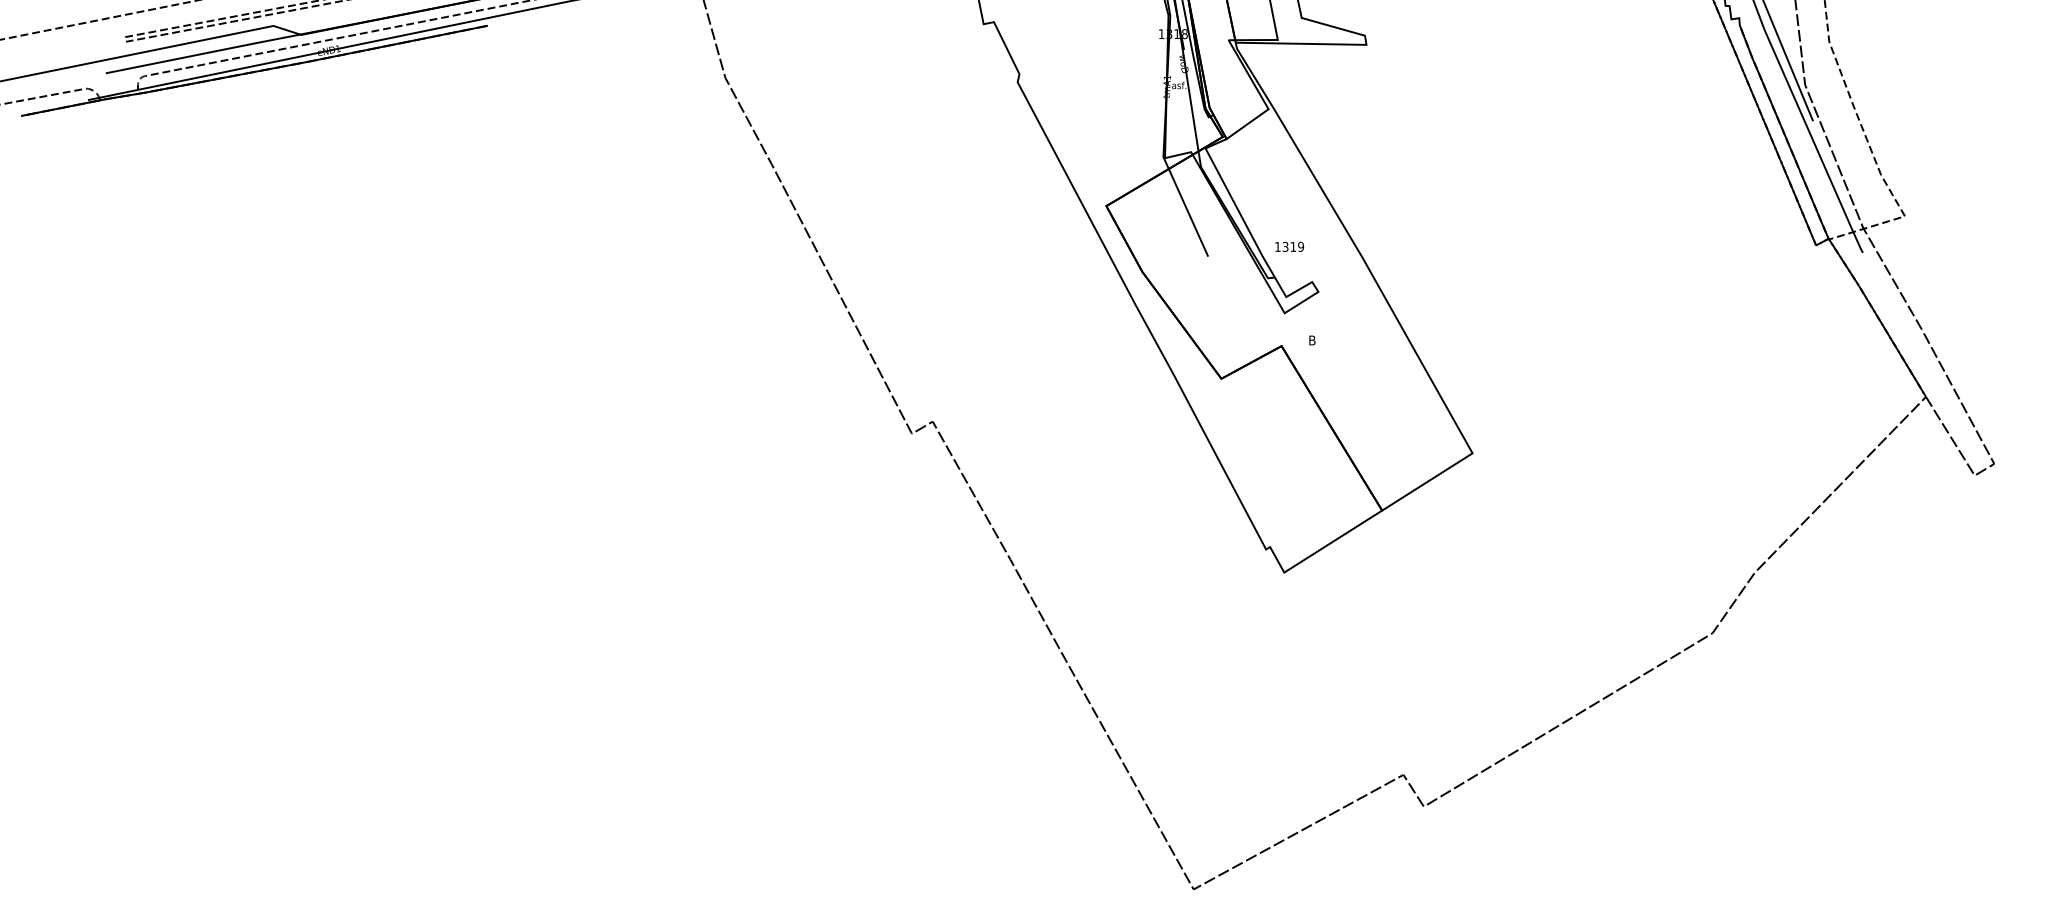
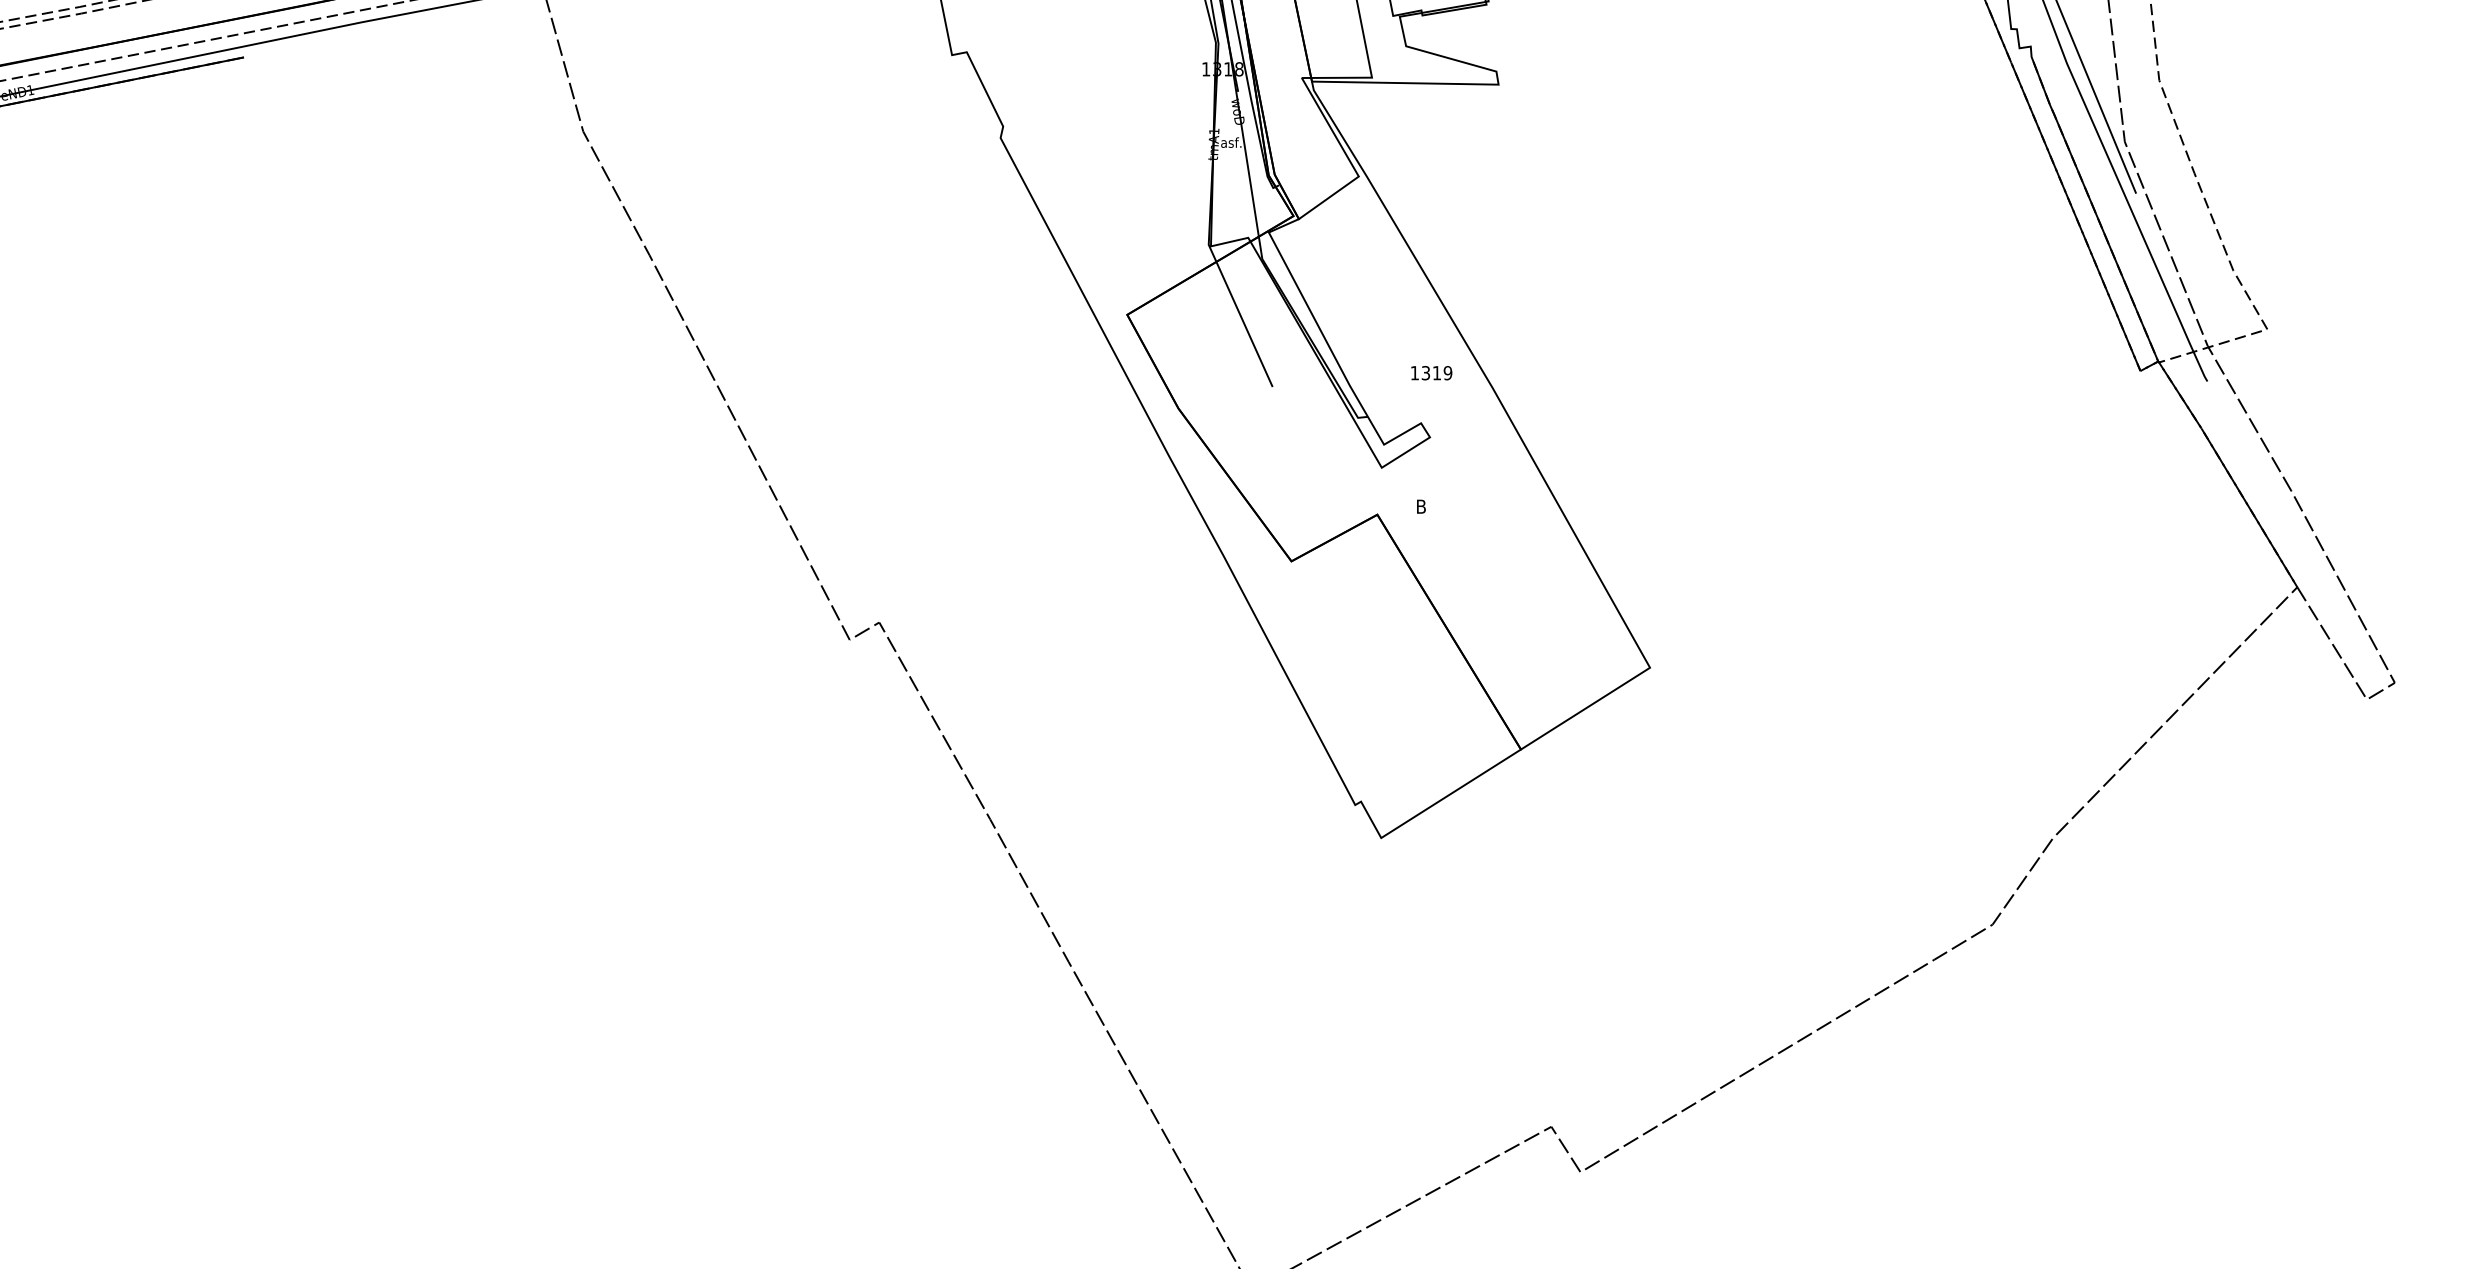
text: (1289, 246) -> (1431, 372), moved

